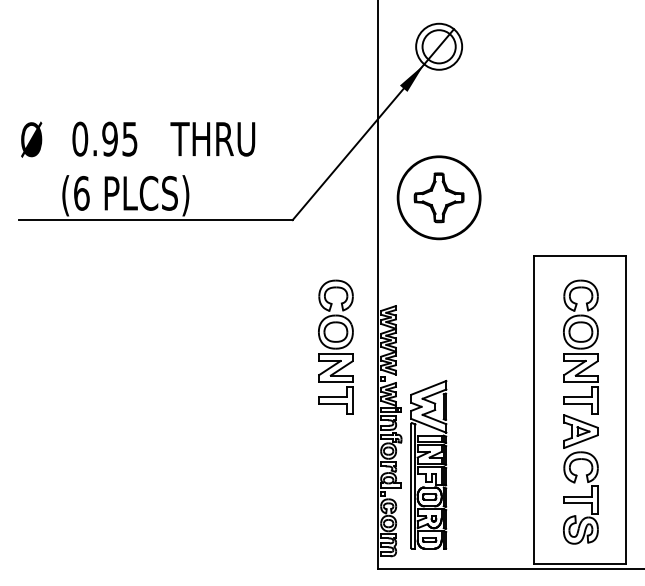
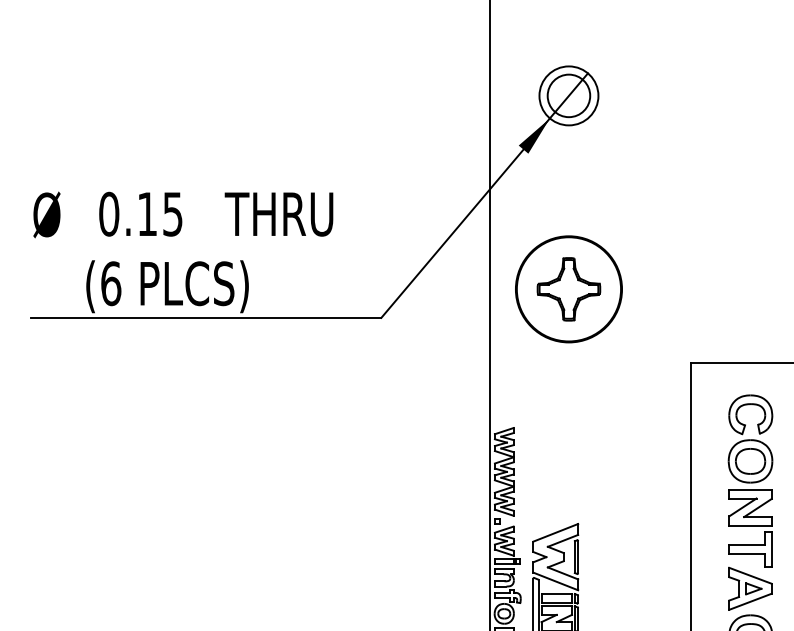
text: (109, 138) -> (146, 213), 0.95 -> 0.15
part: (335, 346) -> (436, 479), removed

